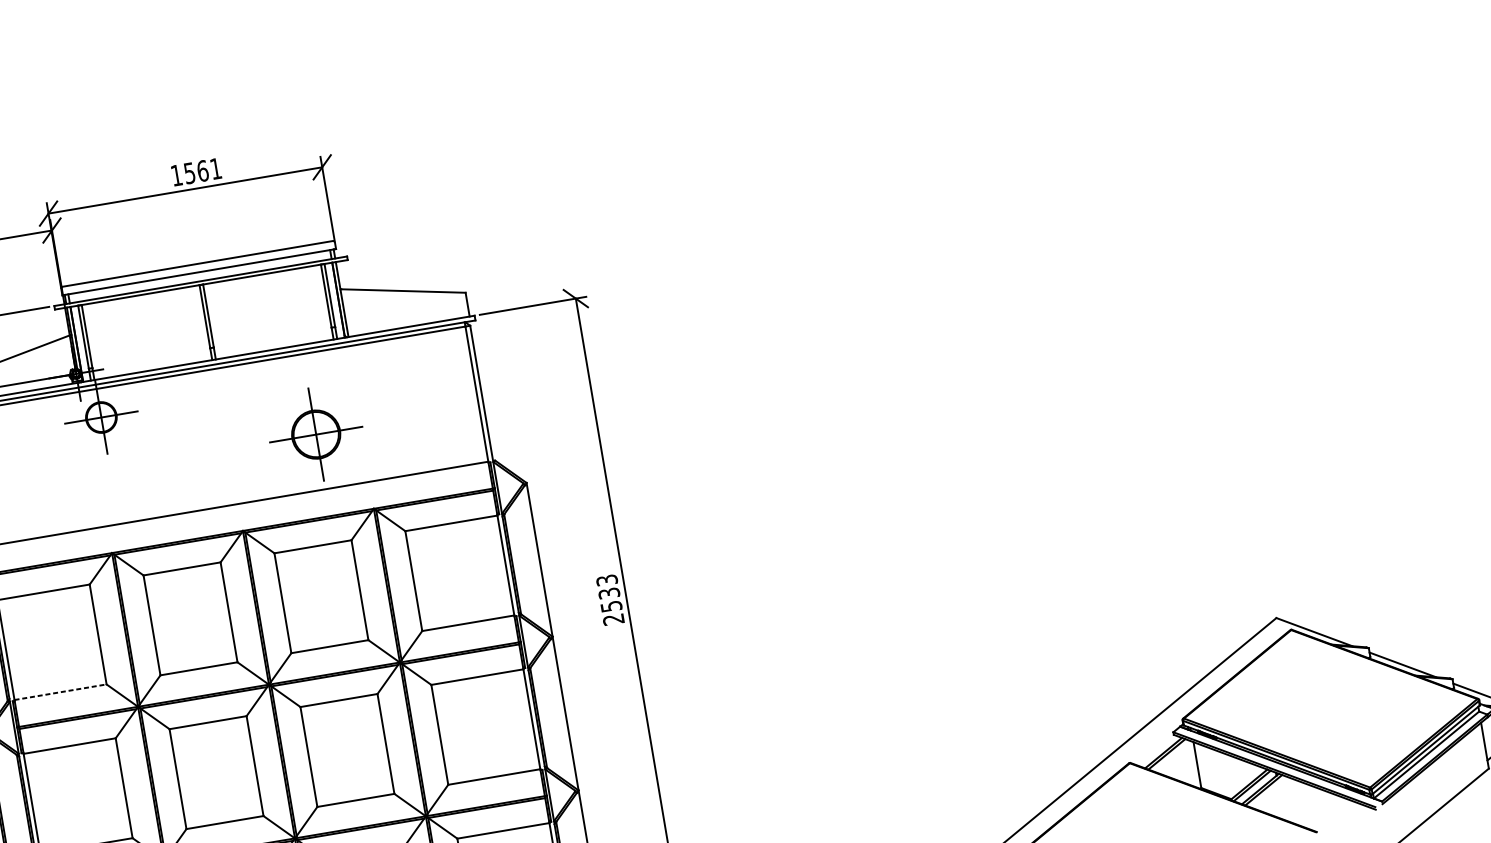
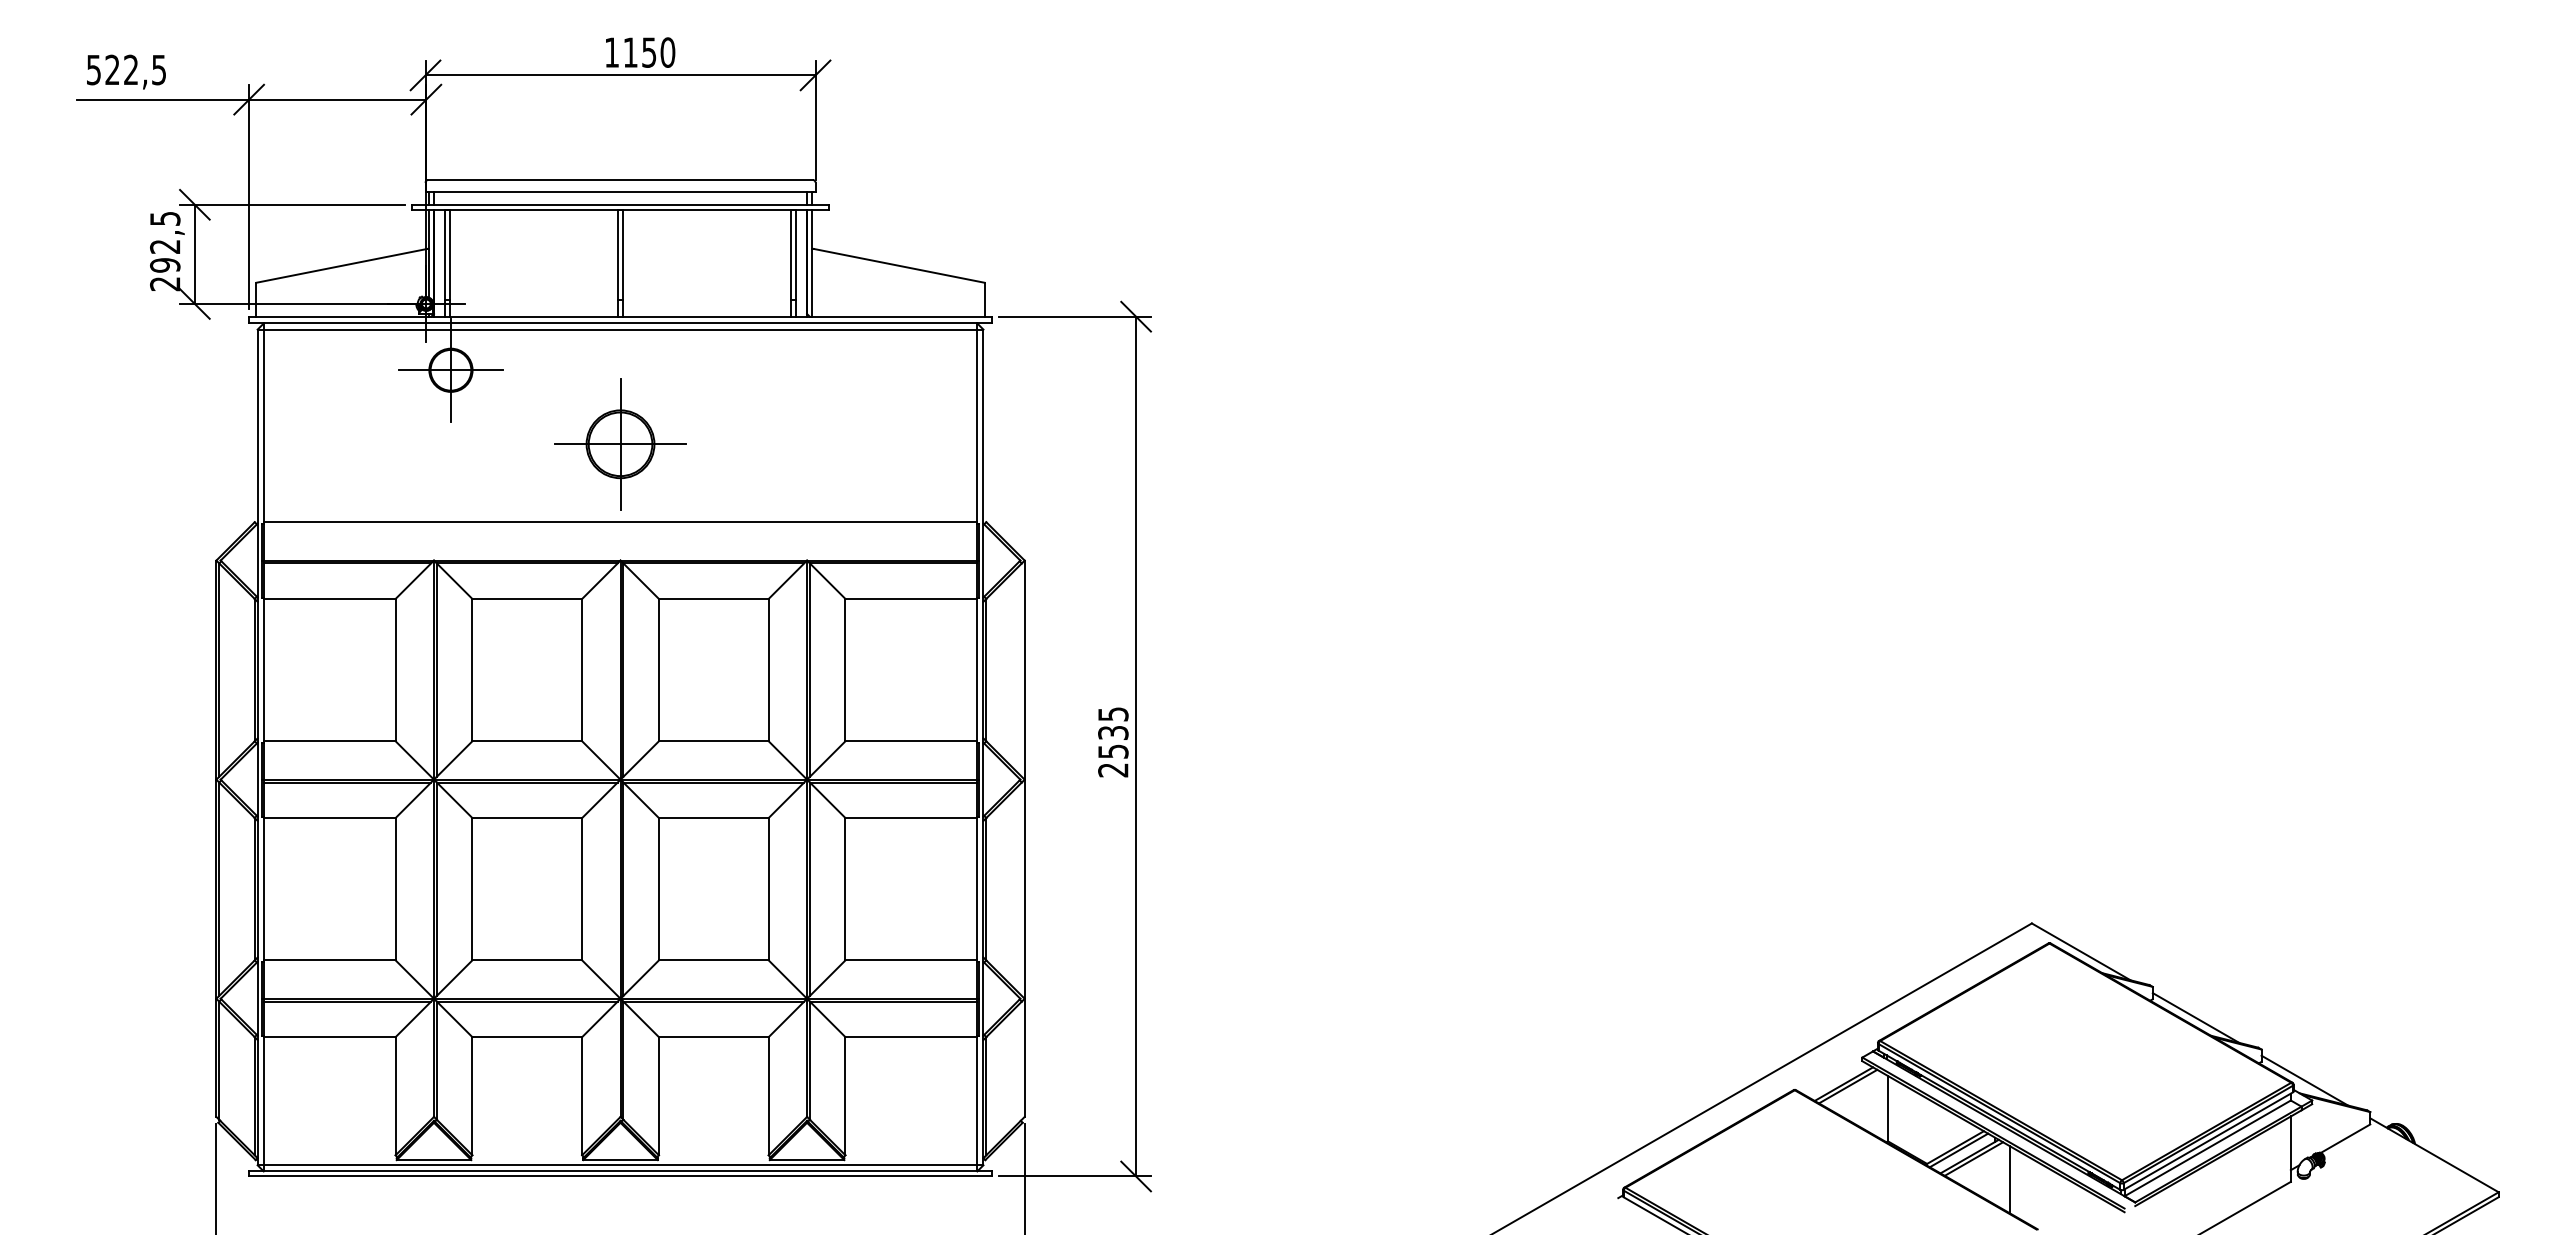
text: (203, 170) -> (649, 52), 1561 -> 1150
part: (316, 434) -> (620, 444), moved
text: (606, 579) -> (1112, 713), 2533 -> 2535
line: (60, 692) -> (330, 741), dashed -> solid
line: (1291, 799) -> (2009, 1178), added

